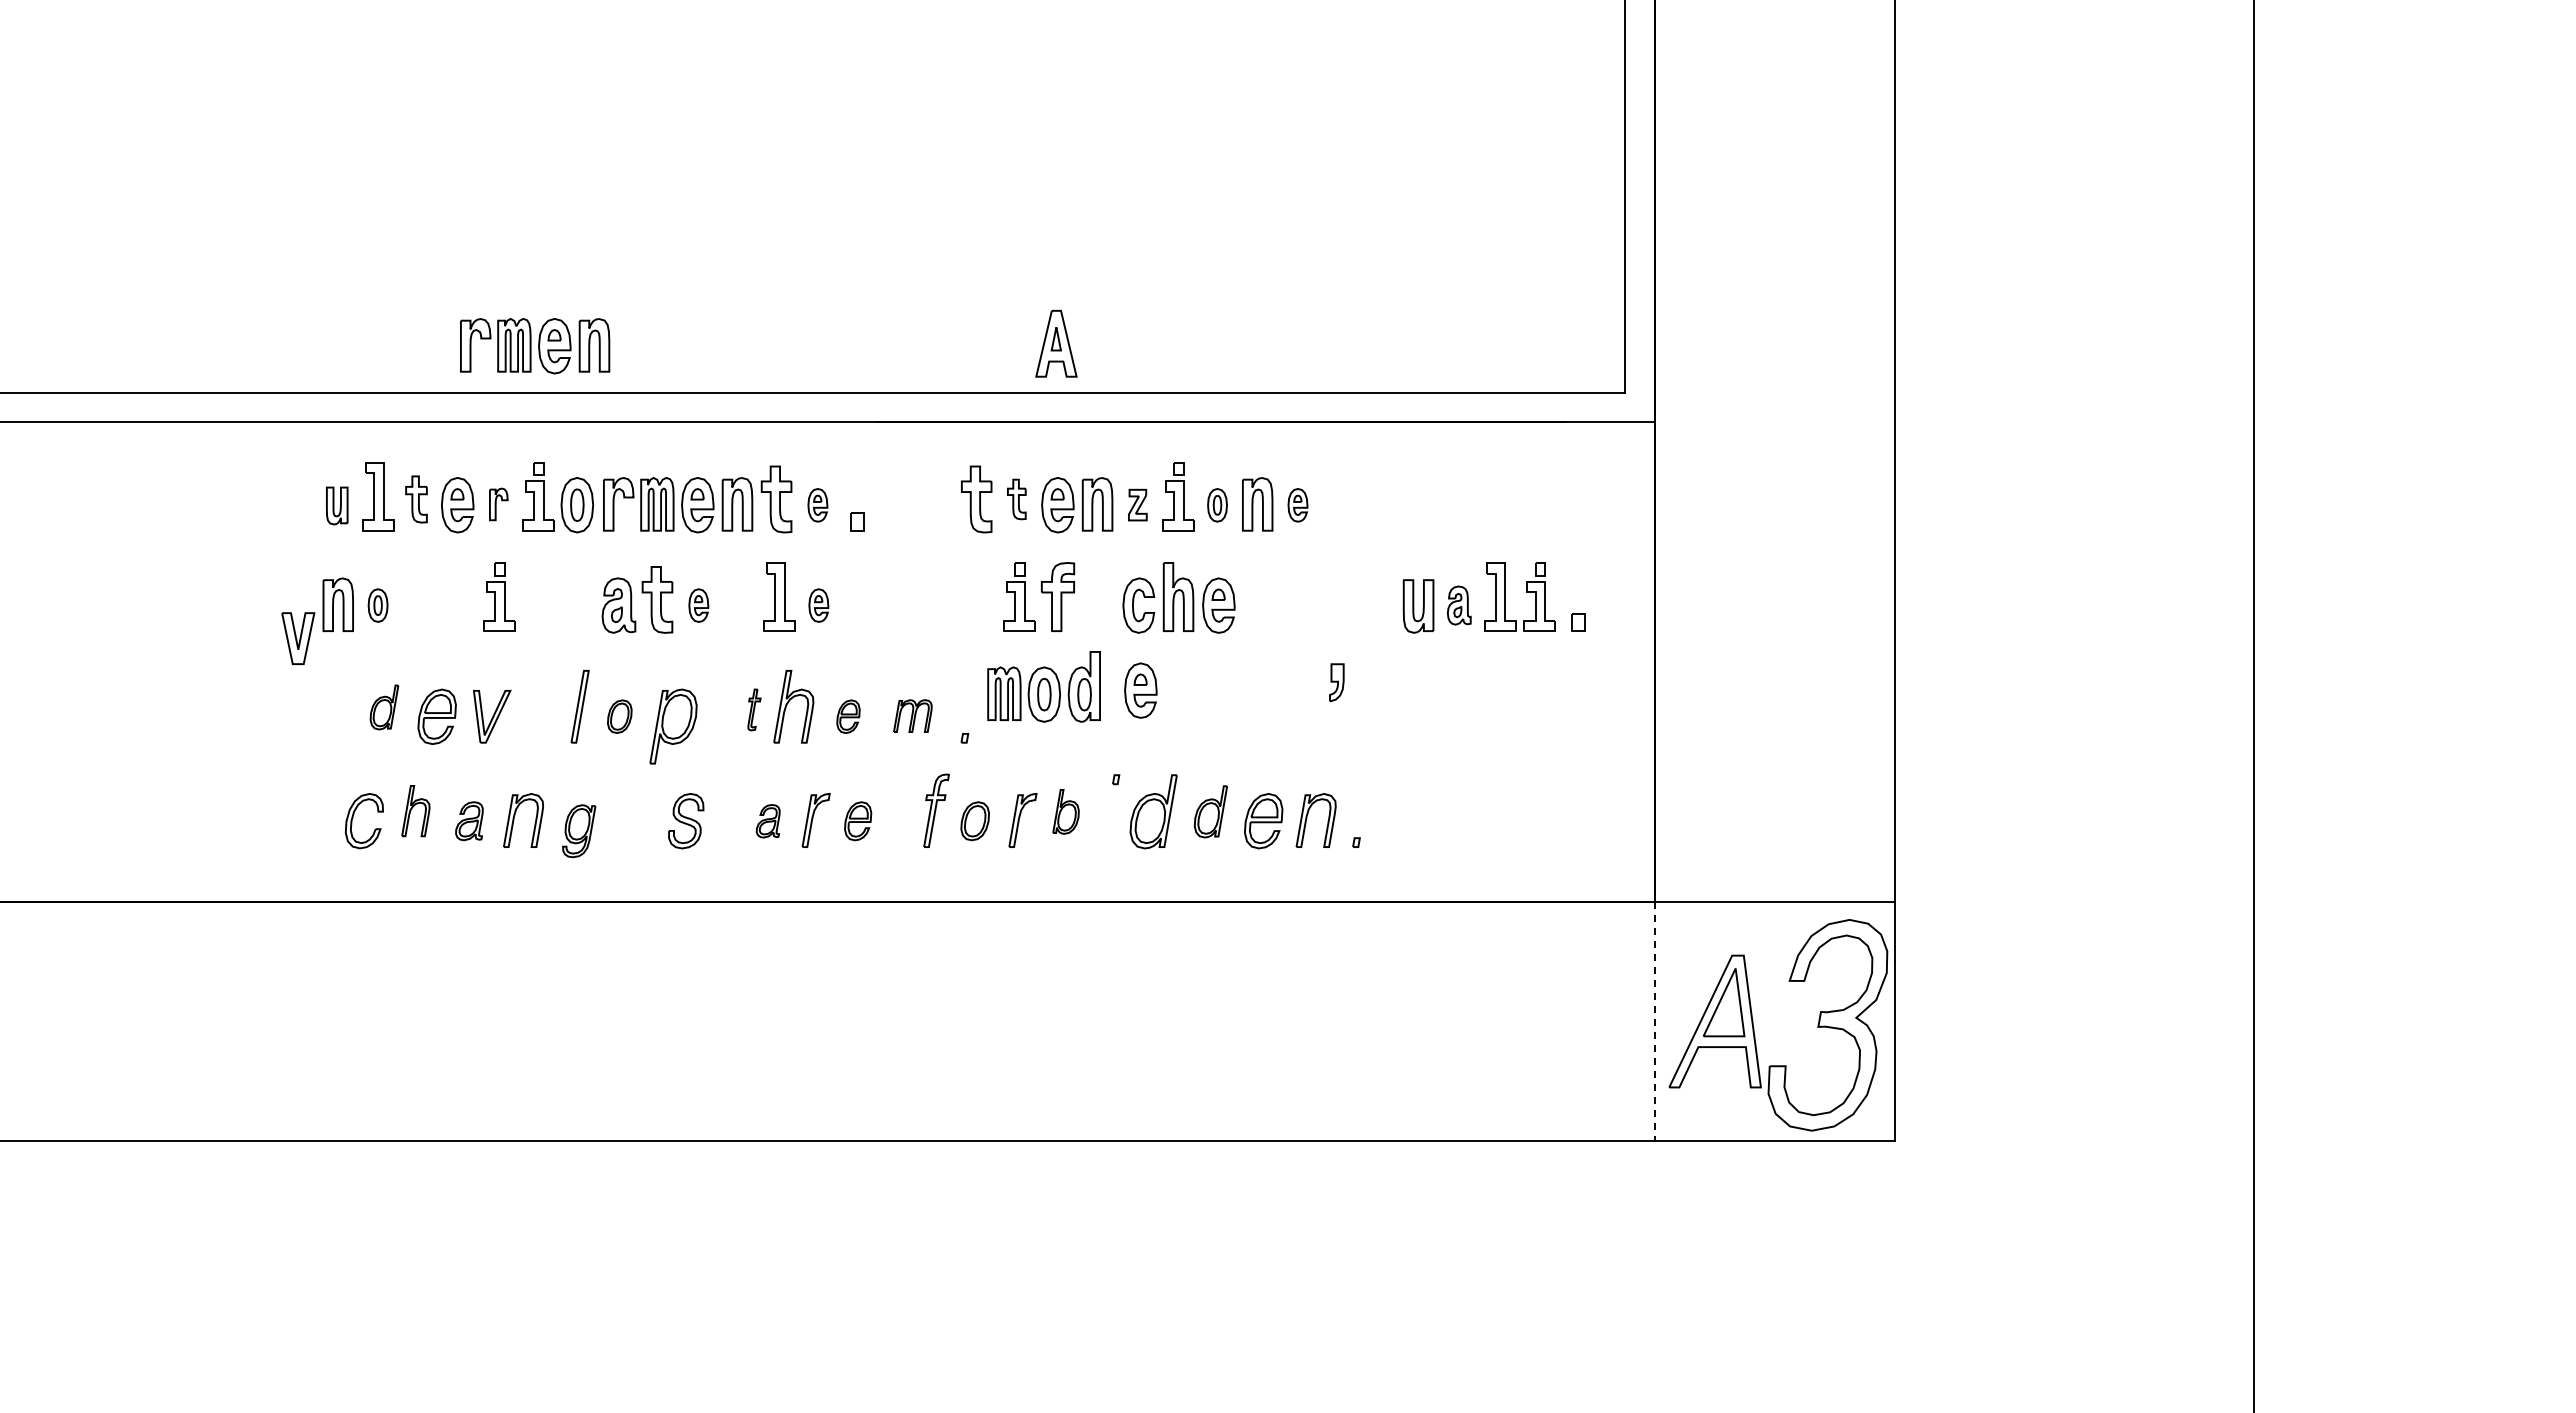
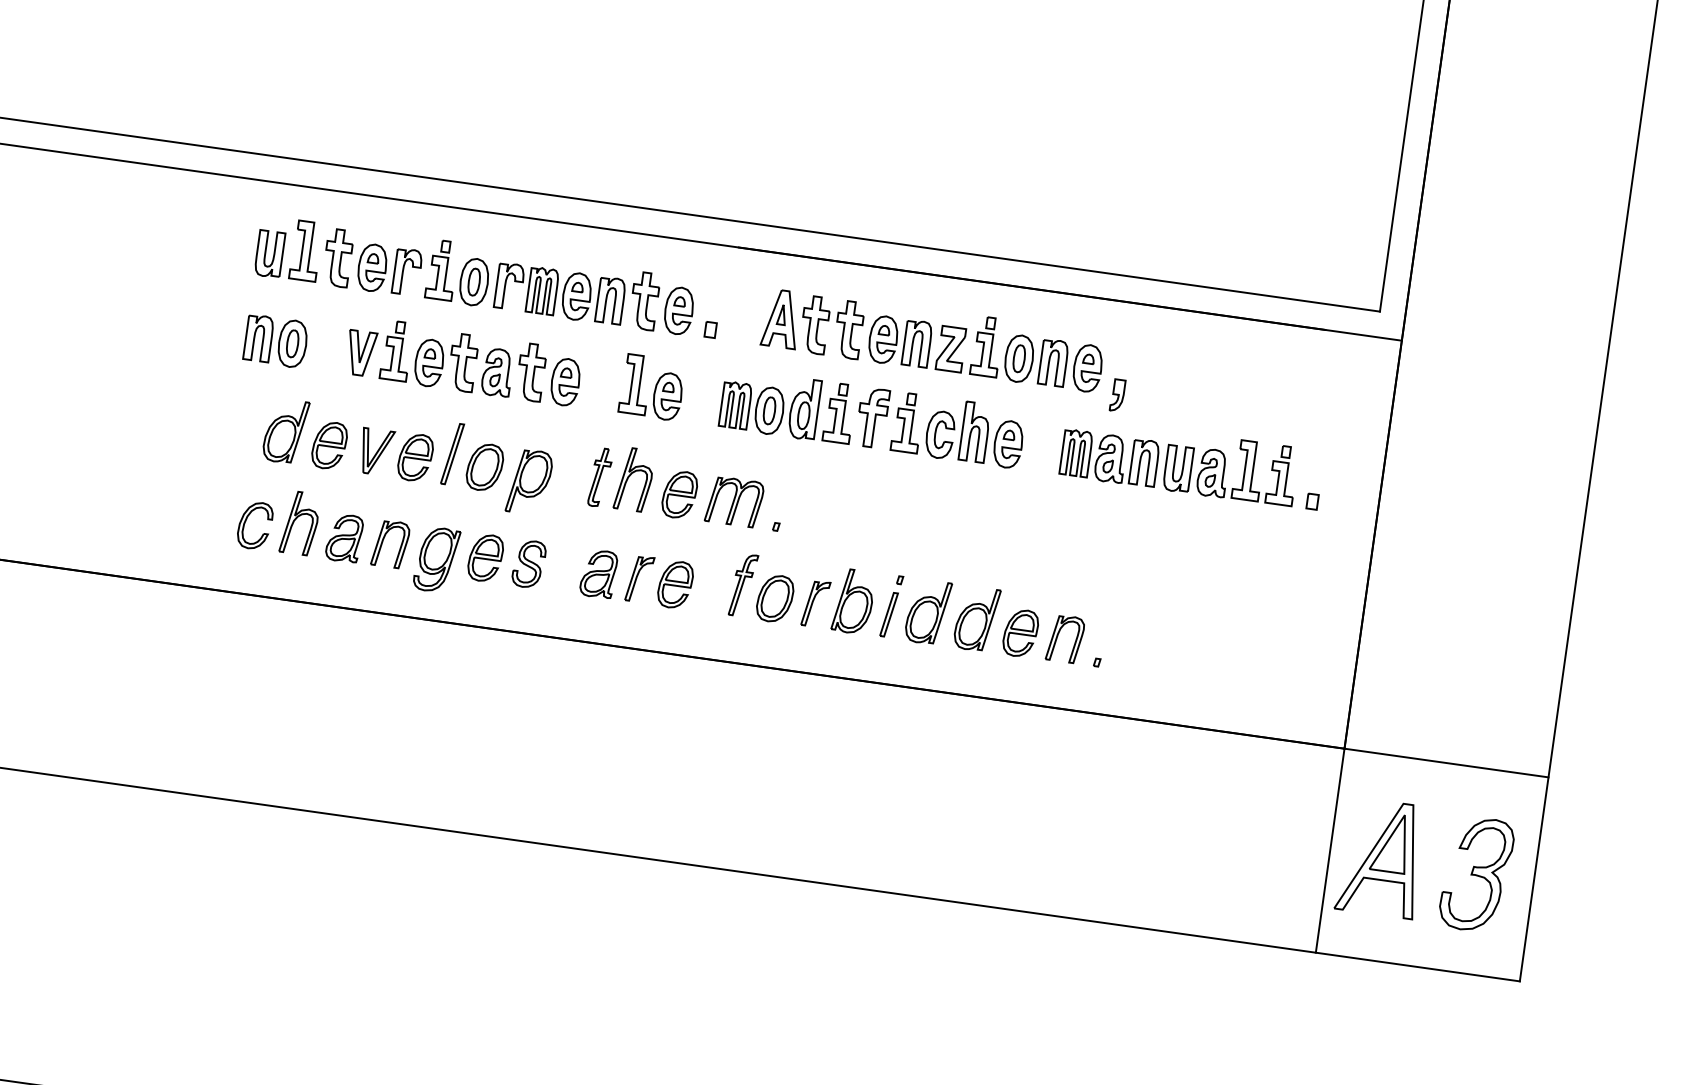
part: (1056, 343) -> (781, 318), moved
part: (535, 346) -> (457, 142), removed
part: (416, 499) -> (337, 258), size x1.43
part: (1016, 499) -> (848, 329), size x1.67
part: (498, 504) -> (407, 272), size x1.67
part: (1137, 504) -> (951, 348), size x1.67
part: (336, 505) -> (269, 253), size x1.43
part: (817, 505) -> (678, 311), size x1.67
part: (1217, 505) -> (1019, 358), size x1.67
part: (1297, 505) -> (1087, 368), size x1.67
part: (1099, 596) -> (907, 422), added
part: (557, 599) -> (446, 360), added
part: (377, 605) -> (292, 343), size x1.67
part: (698, 605) -> (565, 382), size x1.67
part: (818, 605) -> (667, 396), size x1.67
part: (1337, 605) -> (1109, 458), added
part: (1459, 605) -> (1213, 473), size x1.43
part: (298, 638) -> (361, 353), moved
part: (1336, 682) -> (1117, 395), moved
part: (1043, 686) -> (769, 403), moved
part: (1140, 690) -> (931, 507), removed
part: (384, 707) -> (285, 431), size x1.67
part: (754, 709) -> (600, 477), size x1.67
part: (912, 715) -> (734, 501), size x1.67
part: (537, 716) -> (415, 457), added
part: (619, 716) -> (484, 467), size x1.67
part: (848, 716) -> (679, 494), size x1.67
part: (415, 810) -> (299, 522), size x1.43
part: (1065, 811) -> (853, 601), size x1.67
part: (1210, 811) -> (976, 618), size x1.43
part: (1108, 820) -> (888, 614), added
part: (469, 821) -> (344, 538), size x1.43
part: (634, 821) -> (485, 558), added
part: (768, 821) -> (599, 574), size x1.67
part: (857, 821) -> (674, 584), size x1.43
part: (974, 821) -> (774, 598), size x1.43
part: (579, 831) -> (437, 560), size x1.43
line: (1655, 1021) -> (1330, 850), dashed -> solid
part: (1827, 1024) -> (1476, 873), size x0.62

